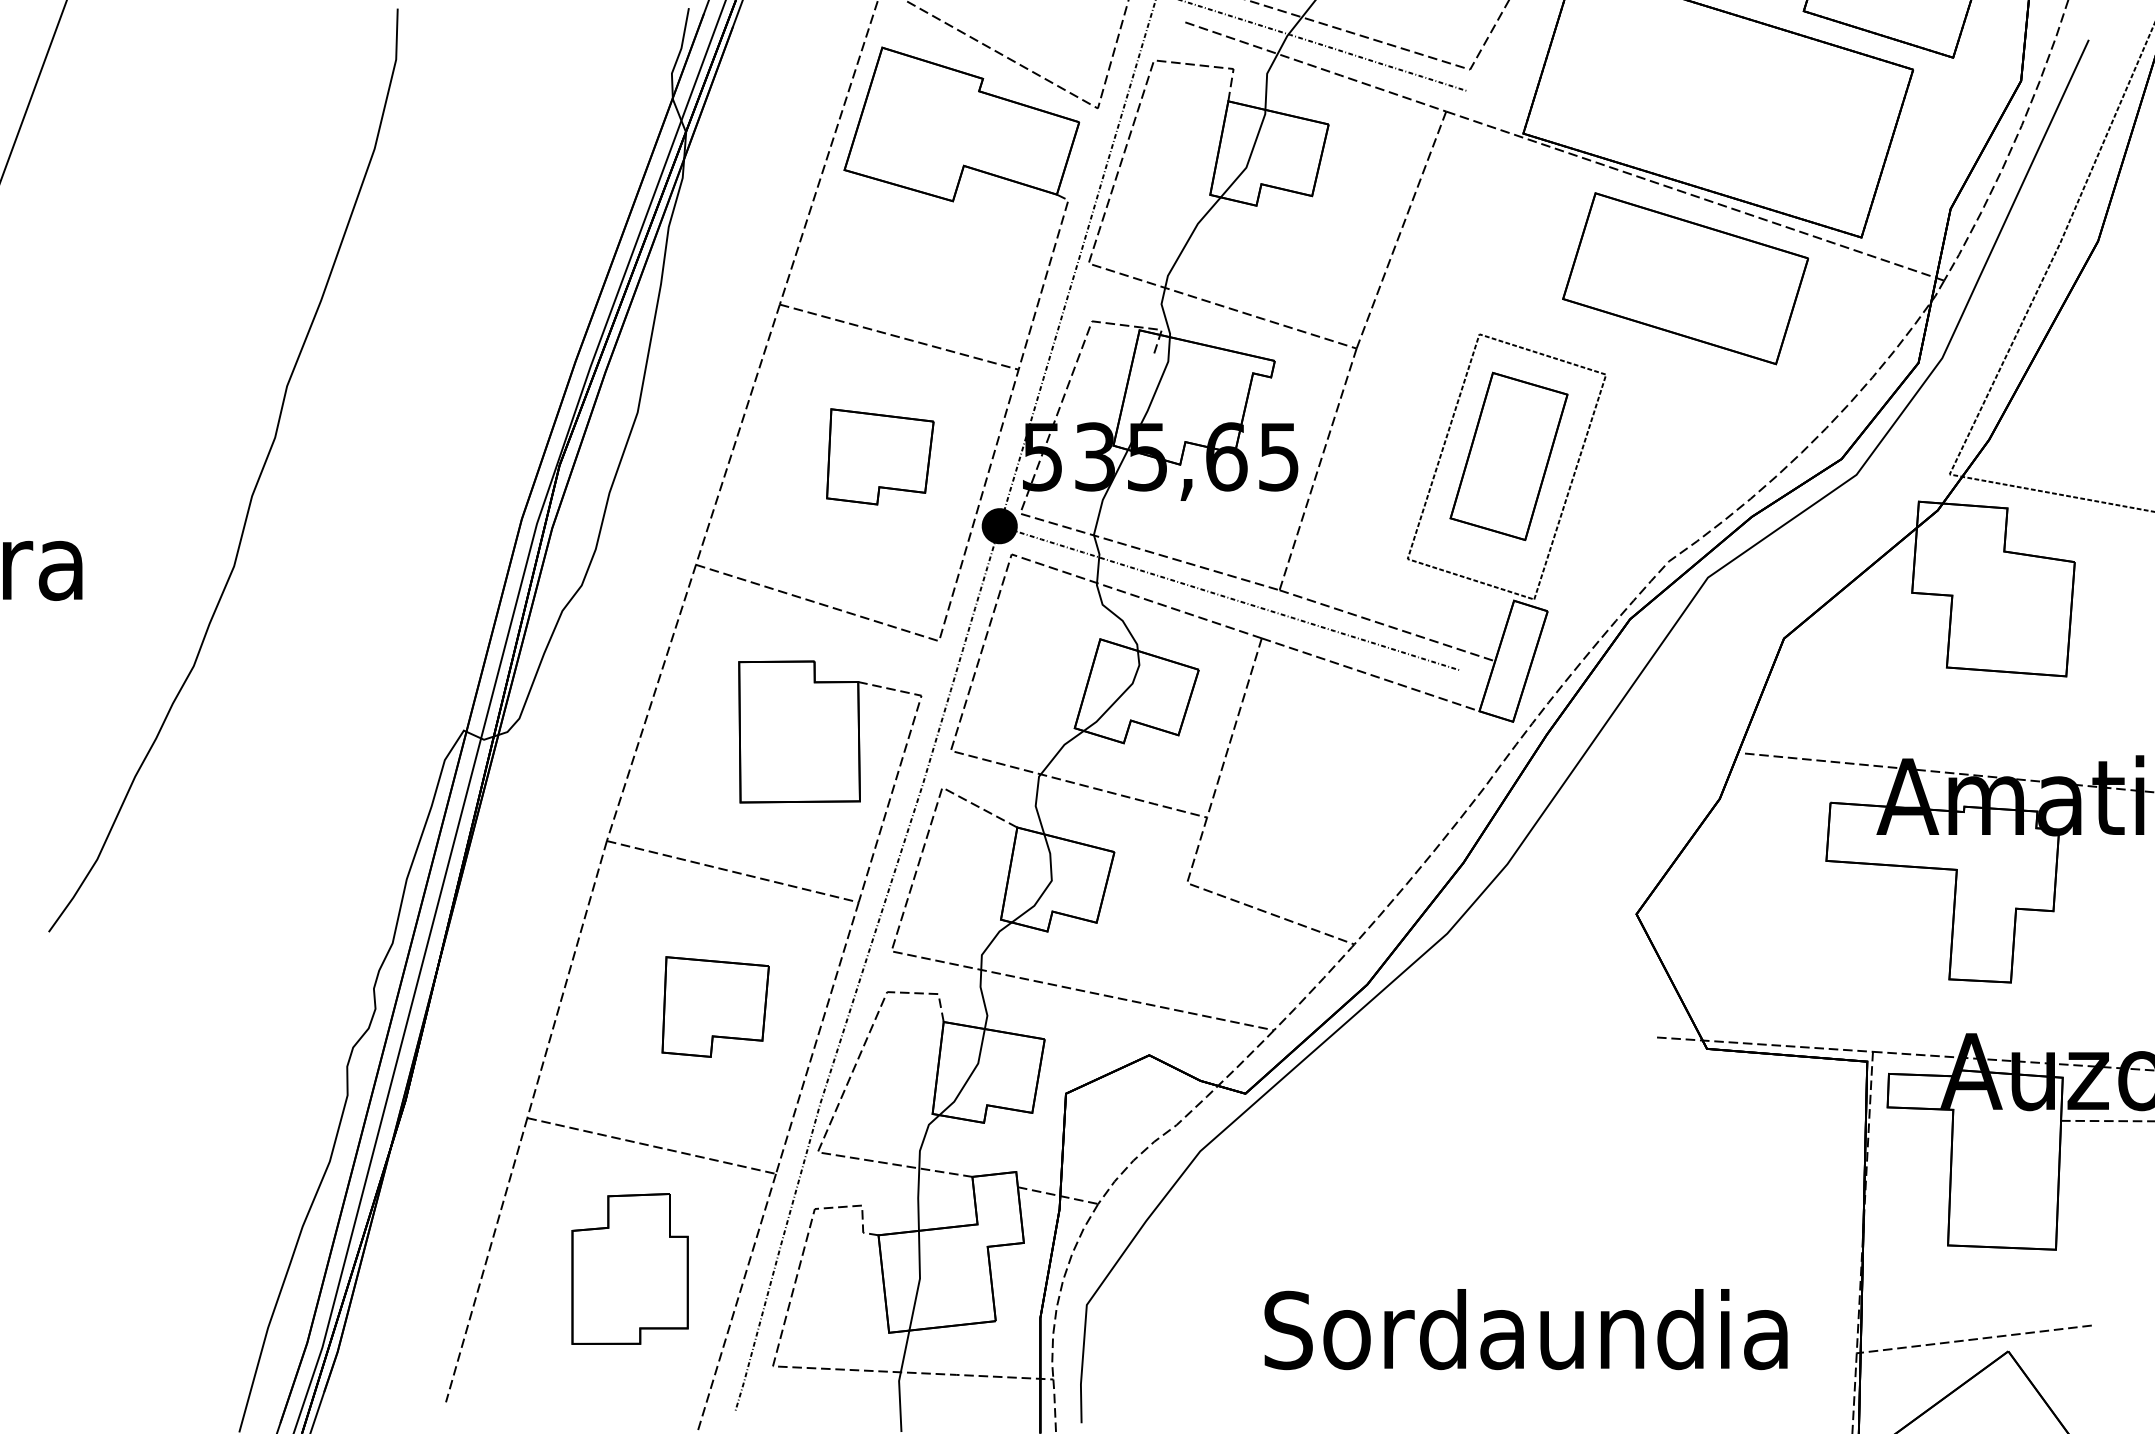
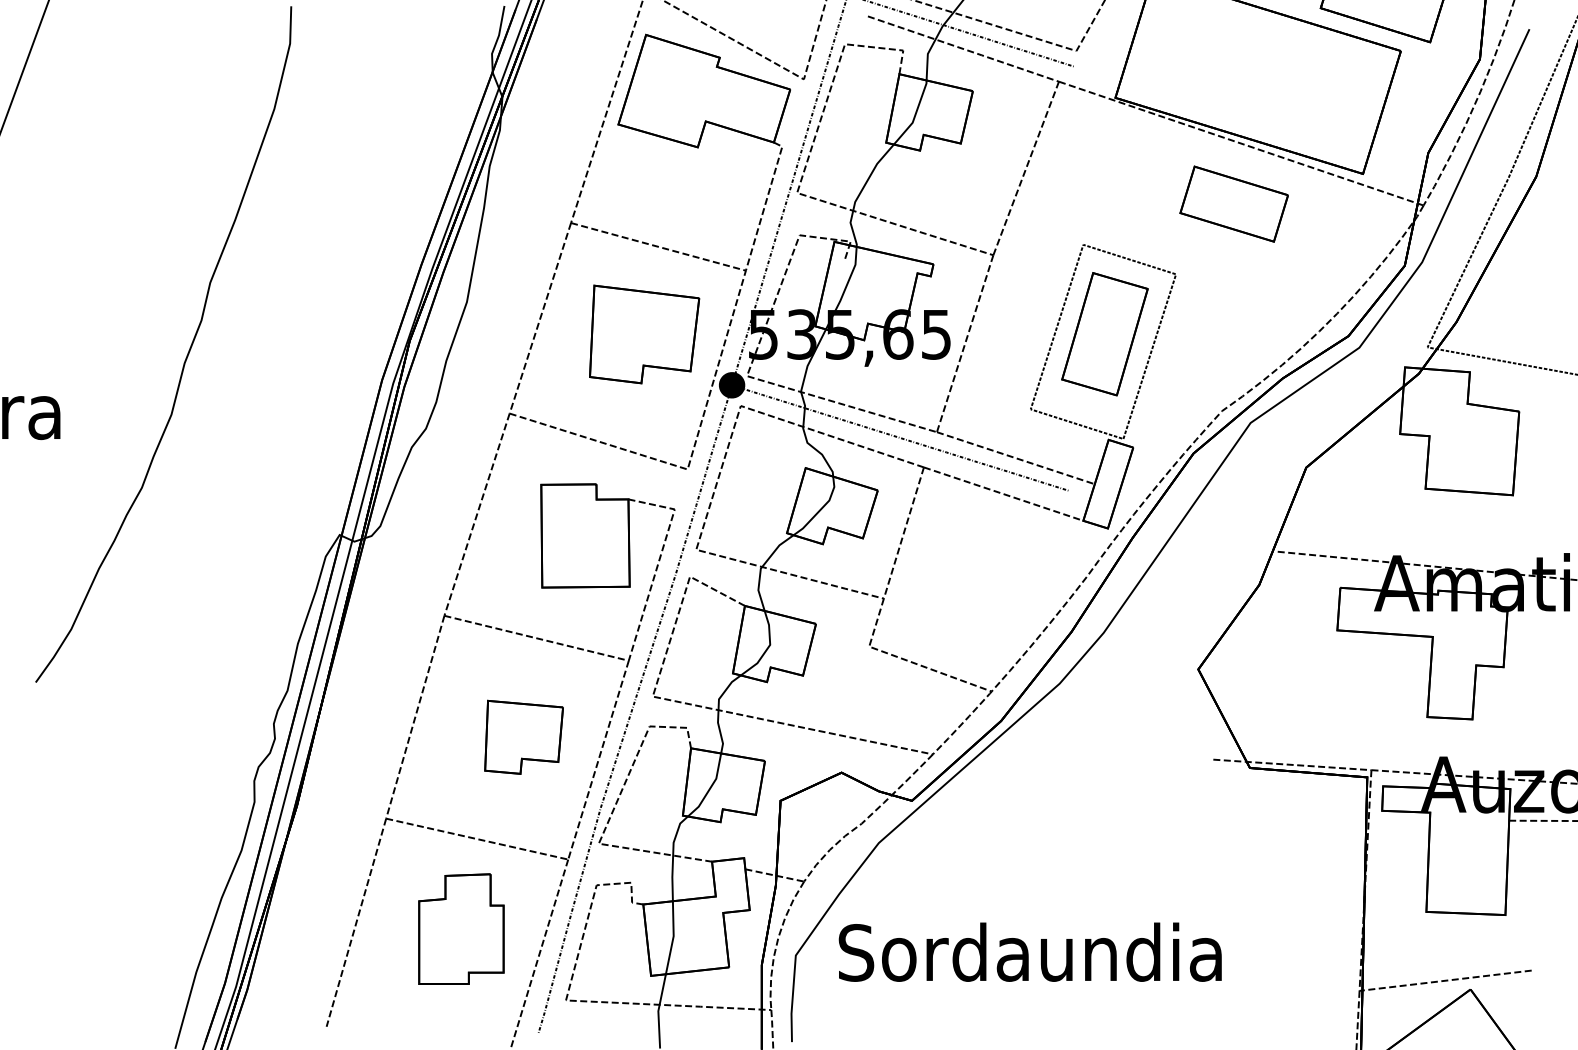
part: (1685, 278) -> (1234, 203), size x0.6
part: (880, 456) -> (644, 334), size x1.4
text: (1525, 1329) -> (1029, 952), moved

